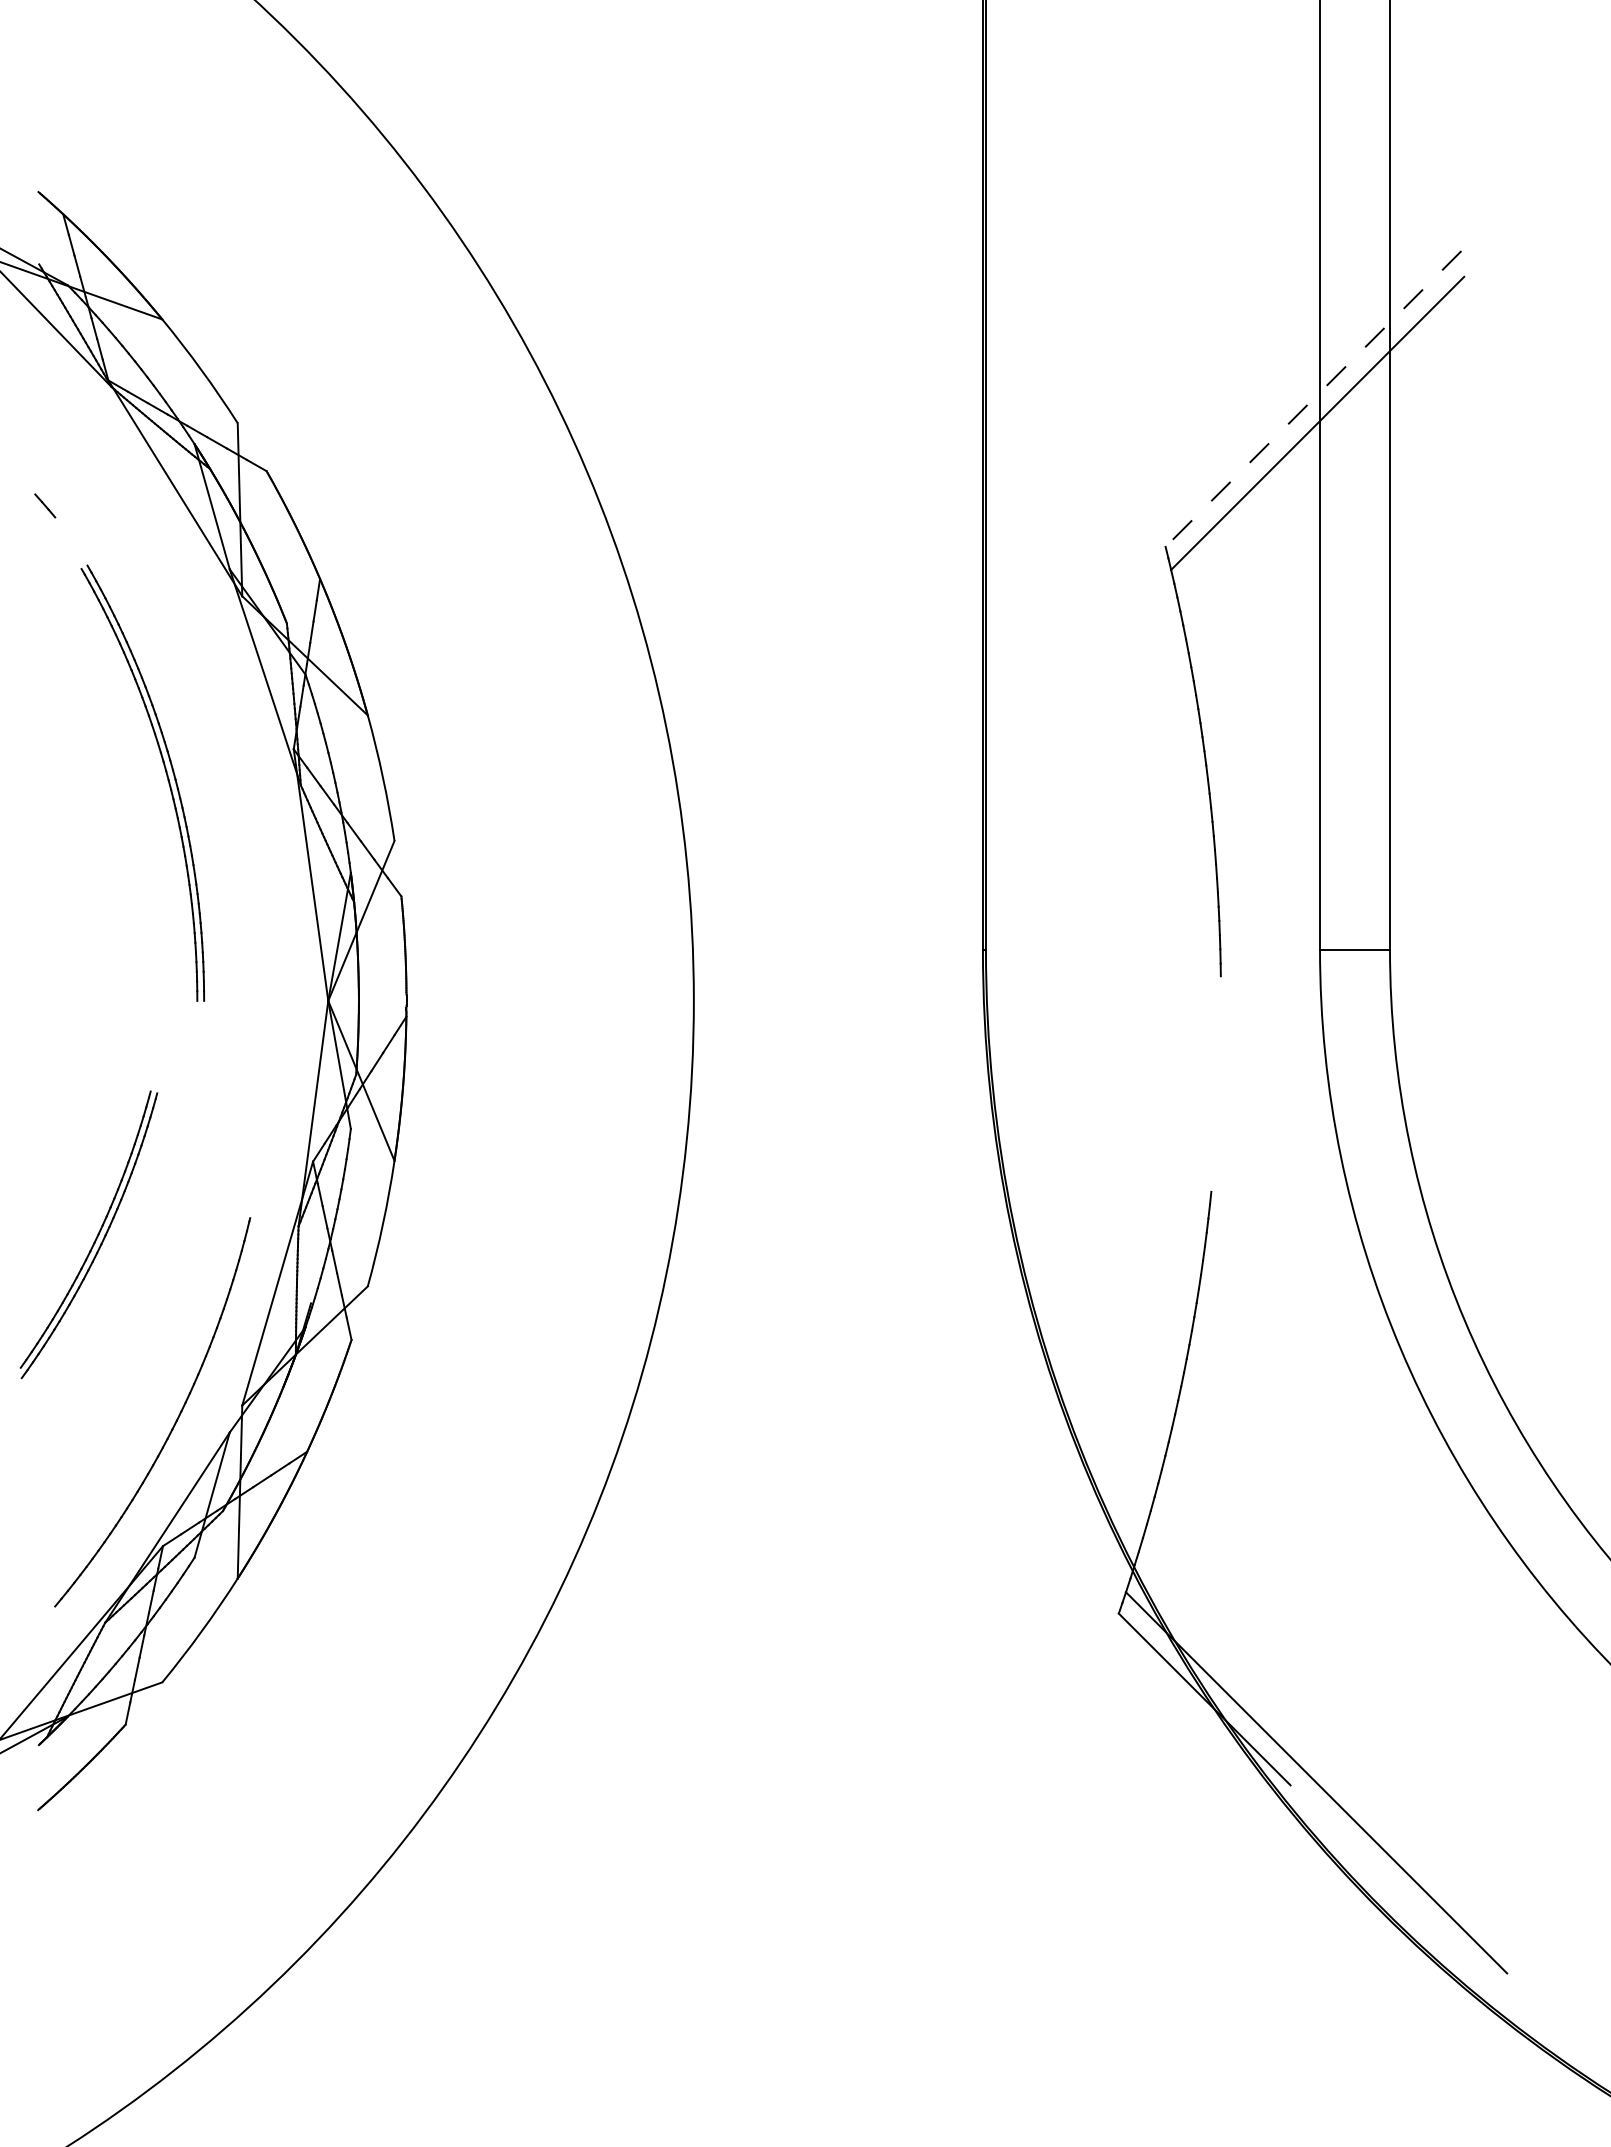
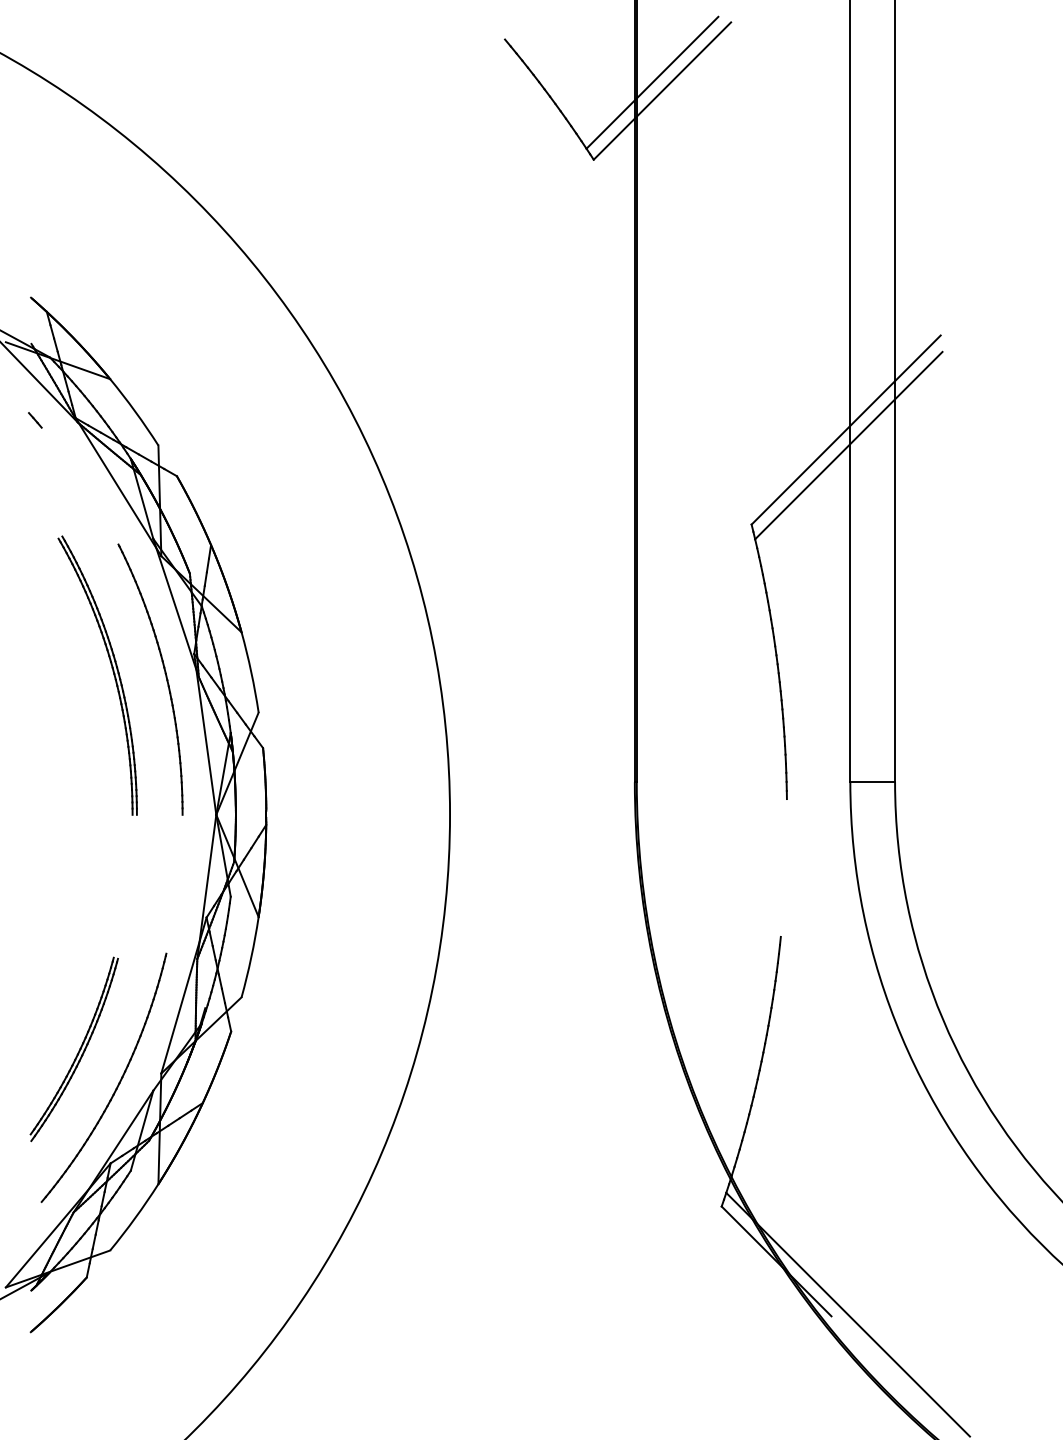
line: (1314, 399) -> (846, 430), dashed -> solid
line: (45, 506) -> (35, 420), moved
part: (248, 786) -> (165, 677), added
part: (87, 1235) -> (73, 1049), moved

